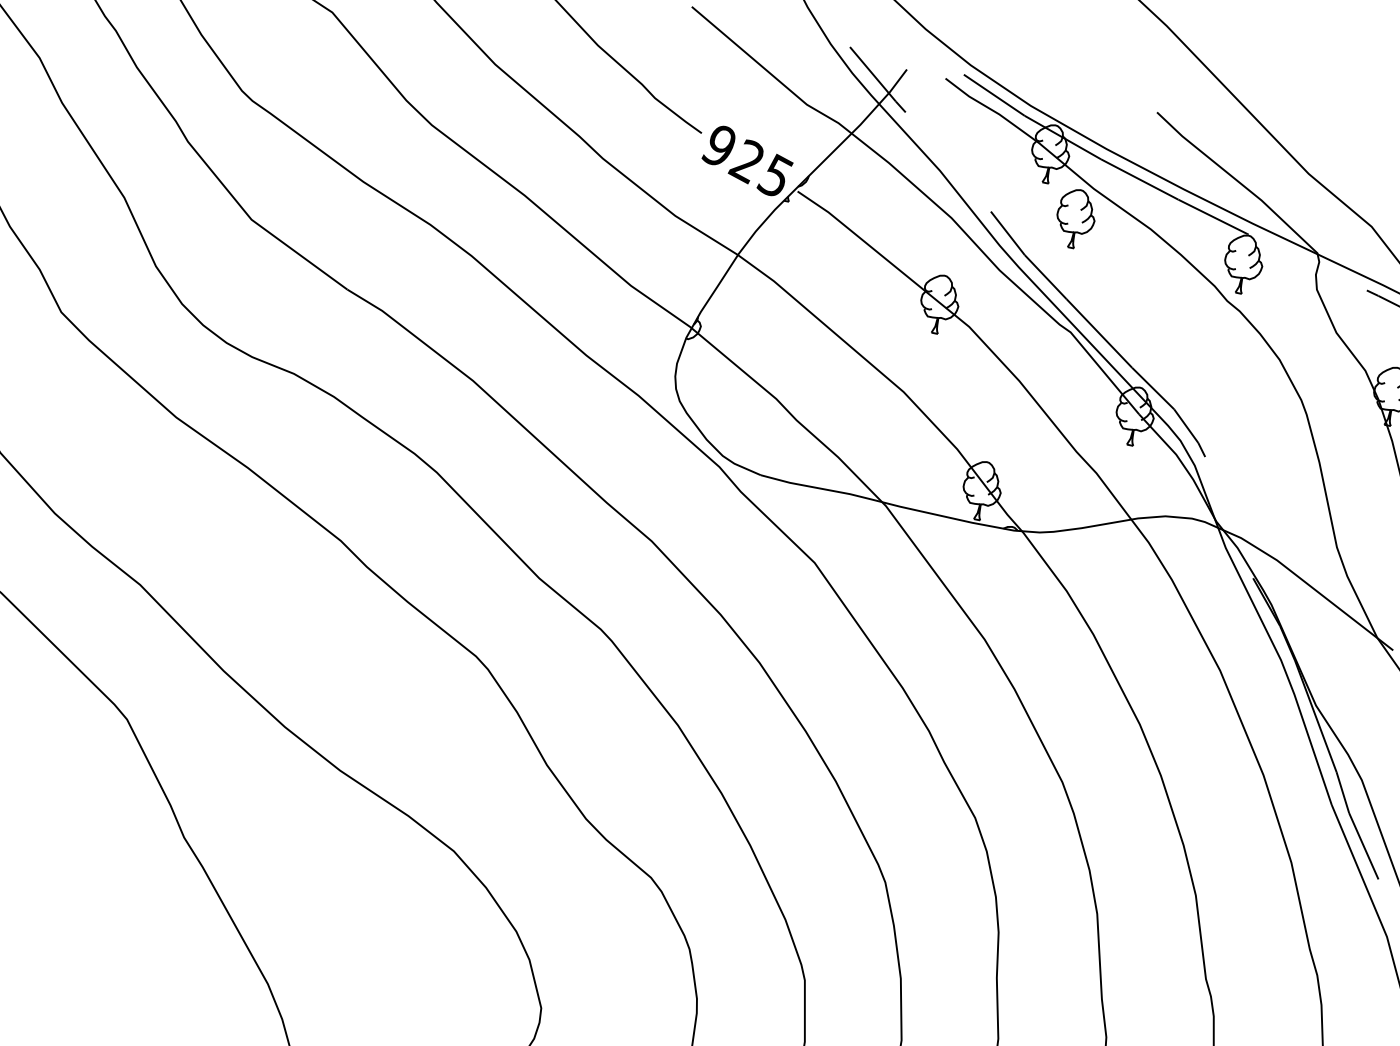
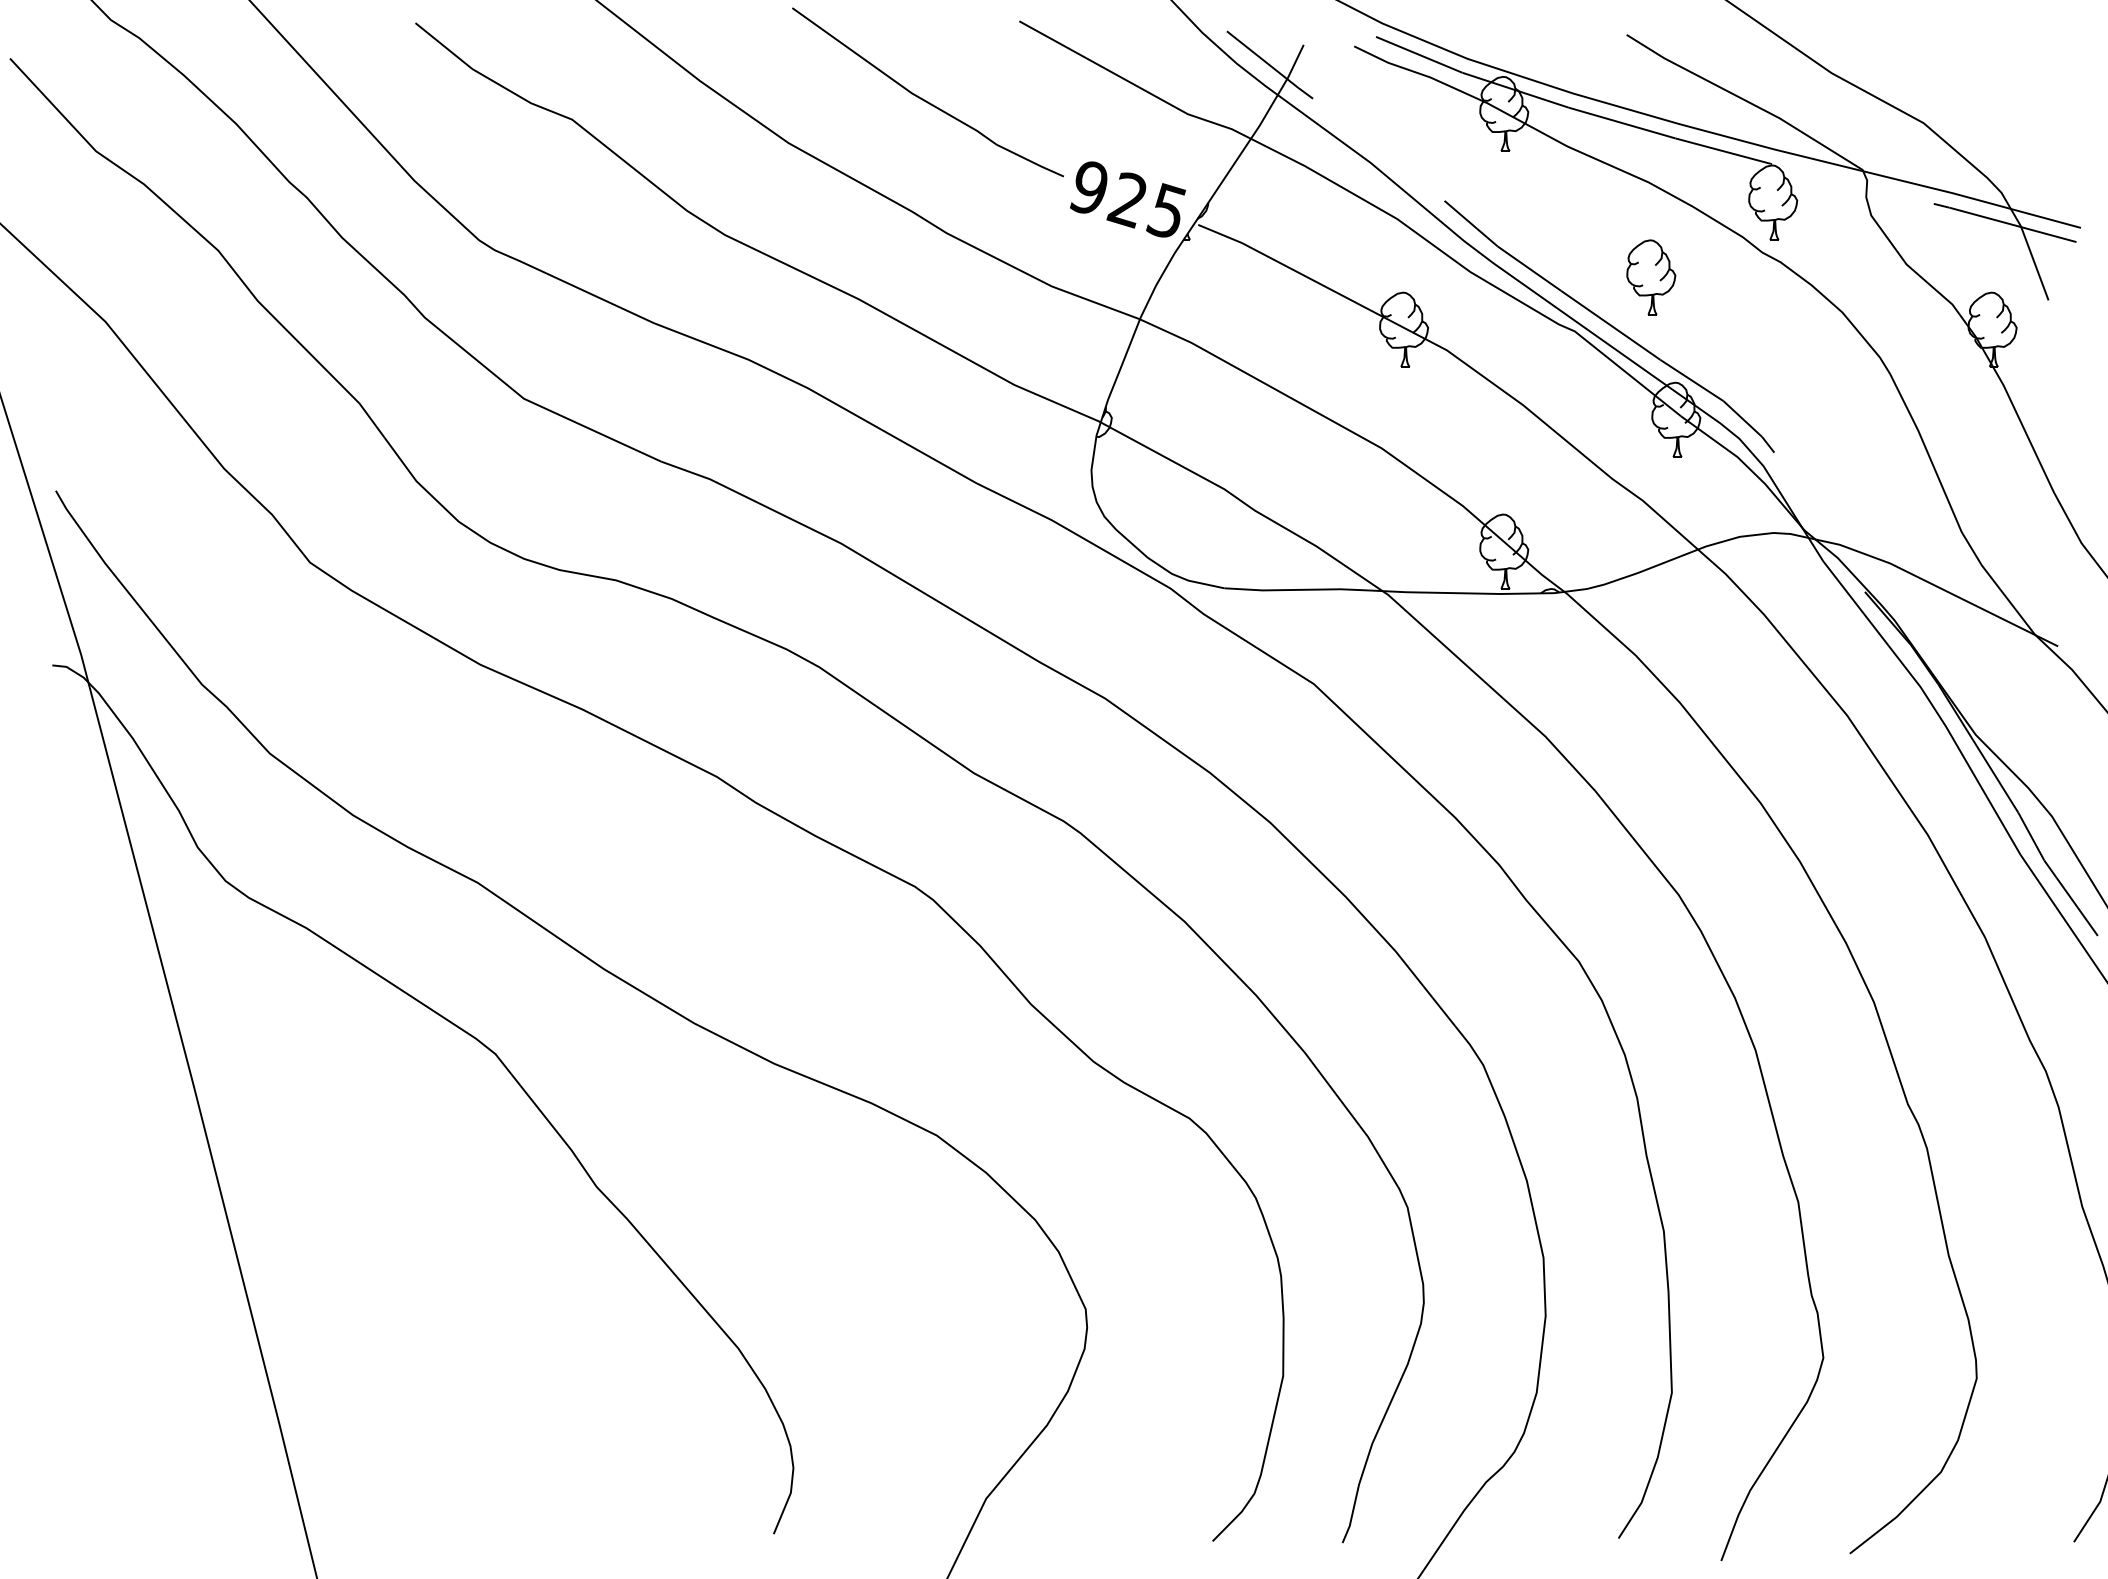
part: (1075, 218) -> (1651, 277), moved

